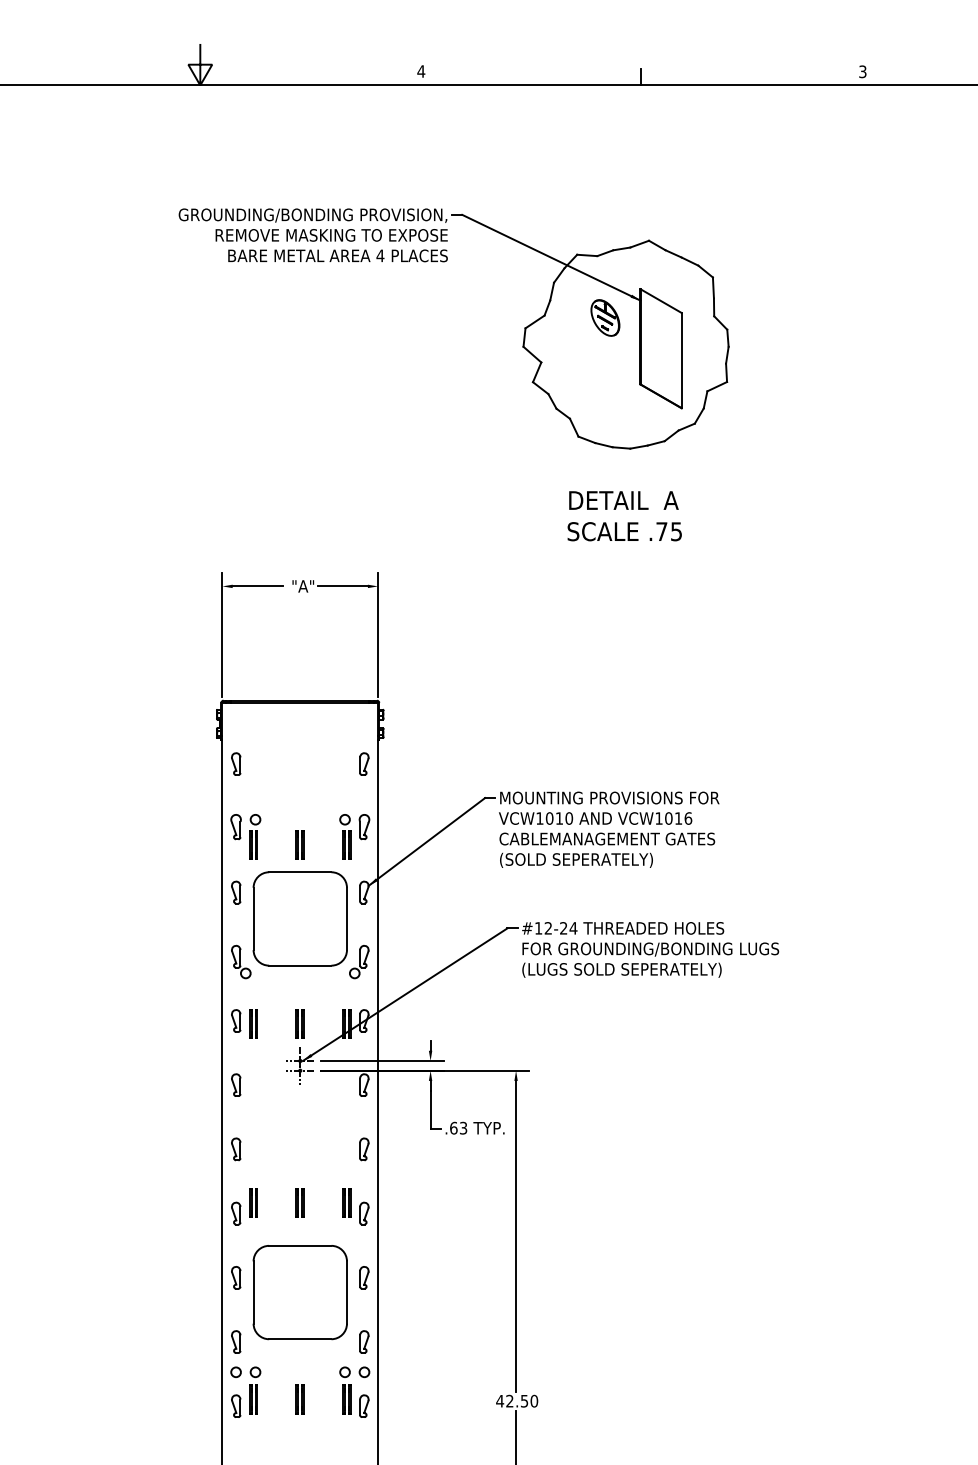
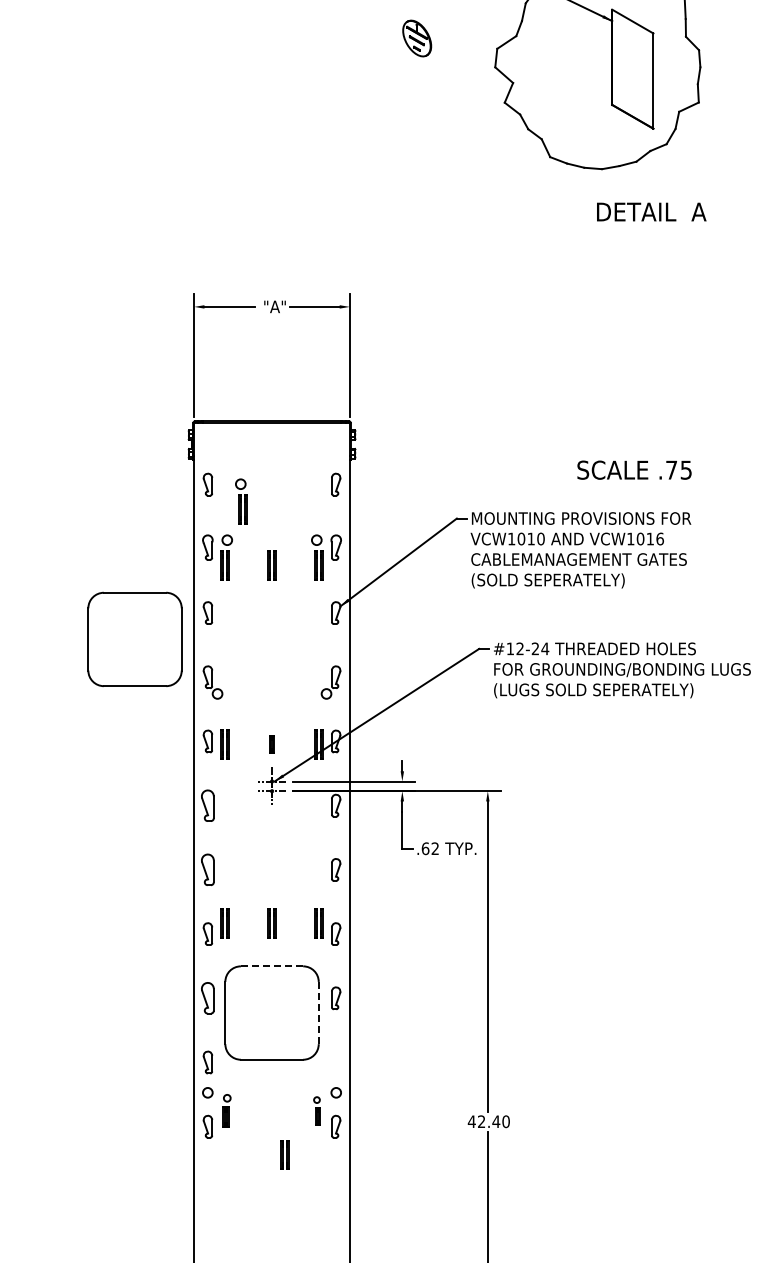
part: (605, 317) -> (417, 38), moved
text: (623, 500) -> (651, 212), moved
text: (624, 531) -> (634, 470), moved
part: (269, 780) -> (241, 501), added
part: (299, 918) -> (134, 639), moved
part: (299, 1023) -> (271, 744), size x0.6
part: (236, 1084) -> (208, 805), size x1.4
text: (463, 1128) -> (435, 849), .63 -> .62
part: (236, 1149) -> (208, 870), size x1.4
line: (300, 1245) -> (272, 966), solid -> dashed
part: (236, 1277) -> (208, 998), size x1.4
line: (346, 1293) -> (318, 1014), solid -> dashed
part: (364, 1341) -> (336, 1062), removed
part: (255, 1390) -> (227, 1111), size x0.7
part: (345, 1390) -> (317, 1111), size x0.6
part: (299, 1399) -> (284, 1155), moved
text: (524, 1401) -> (496, 1122), 42.50 -> 42.40

